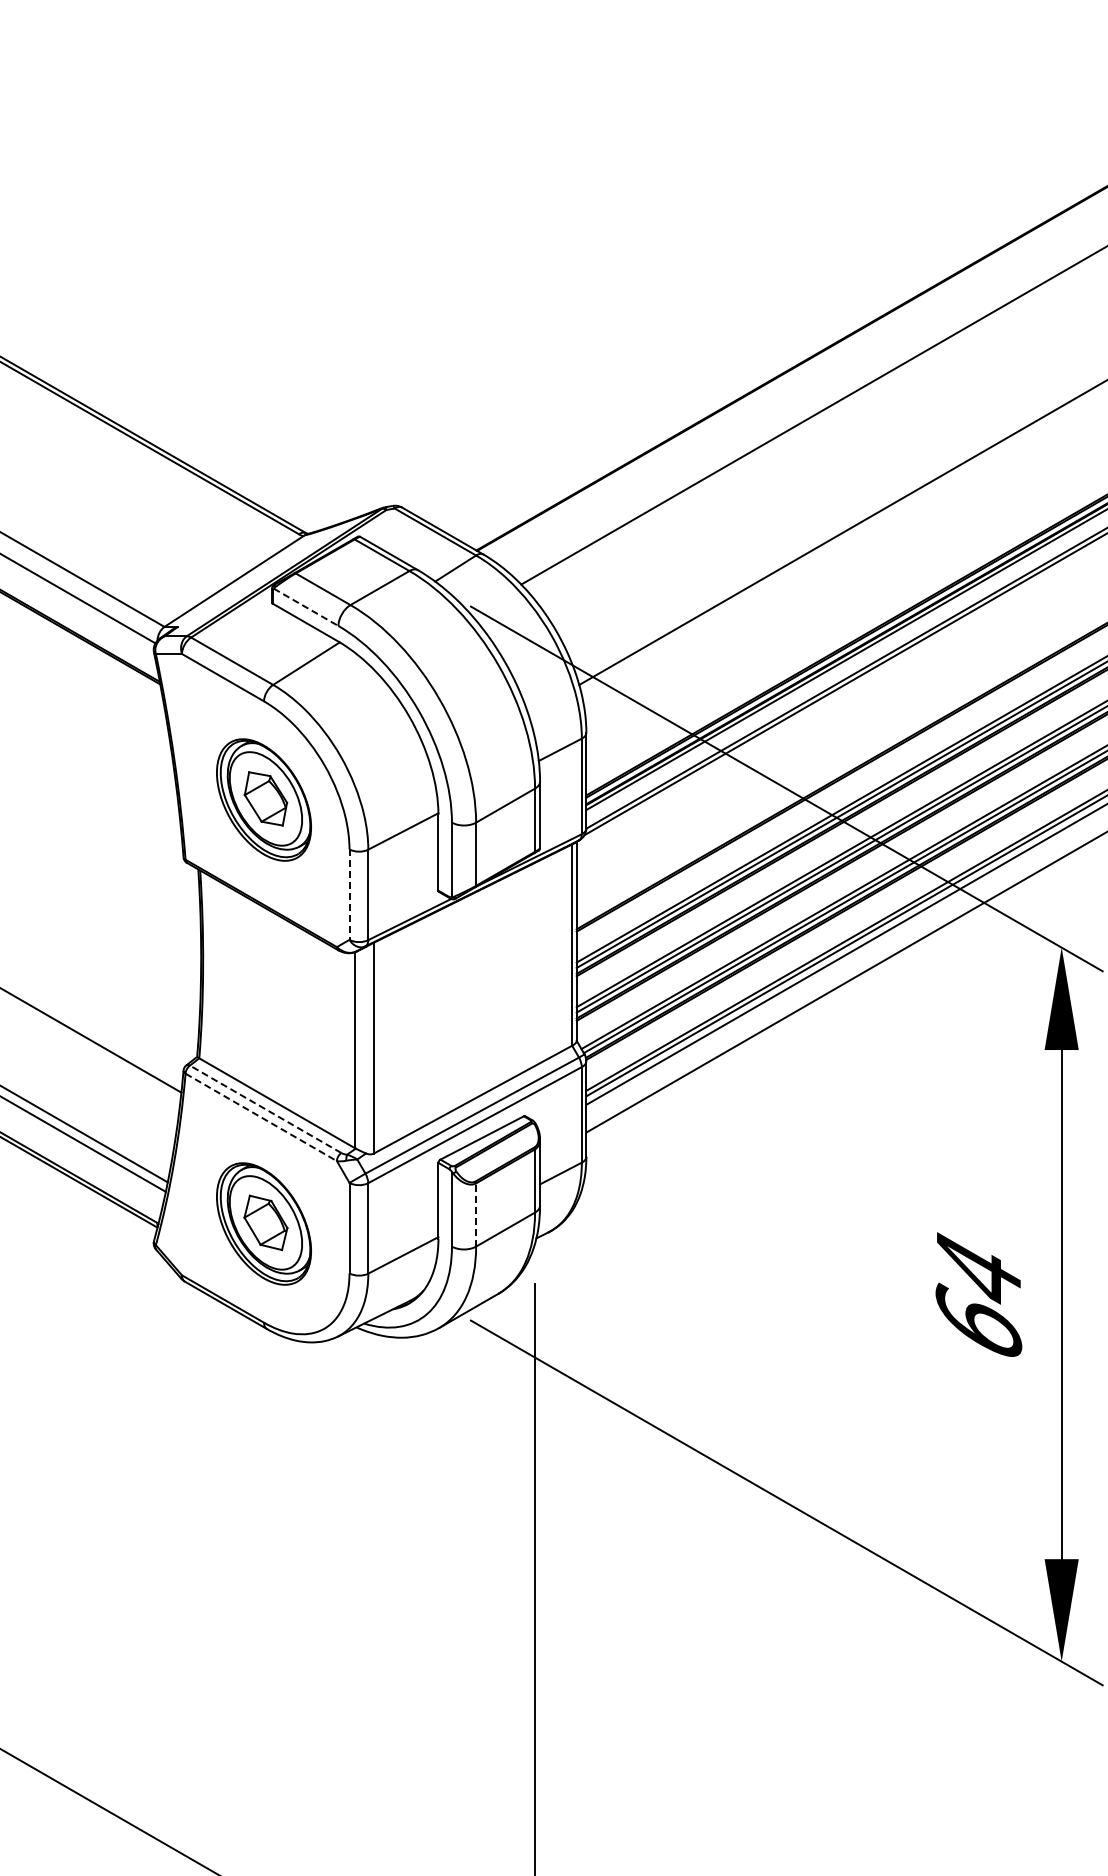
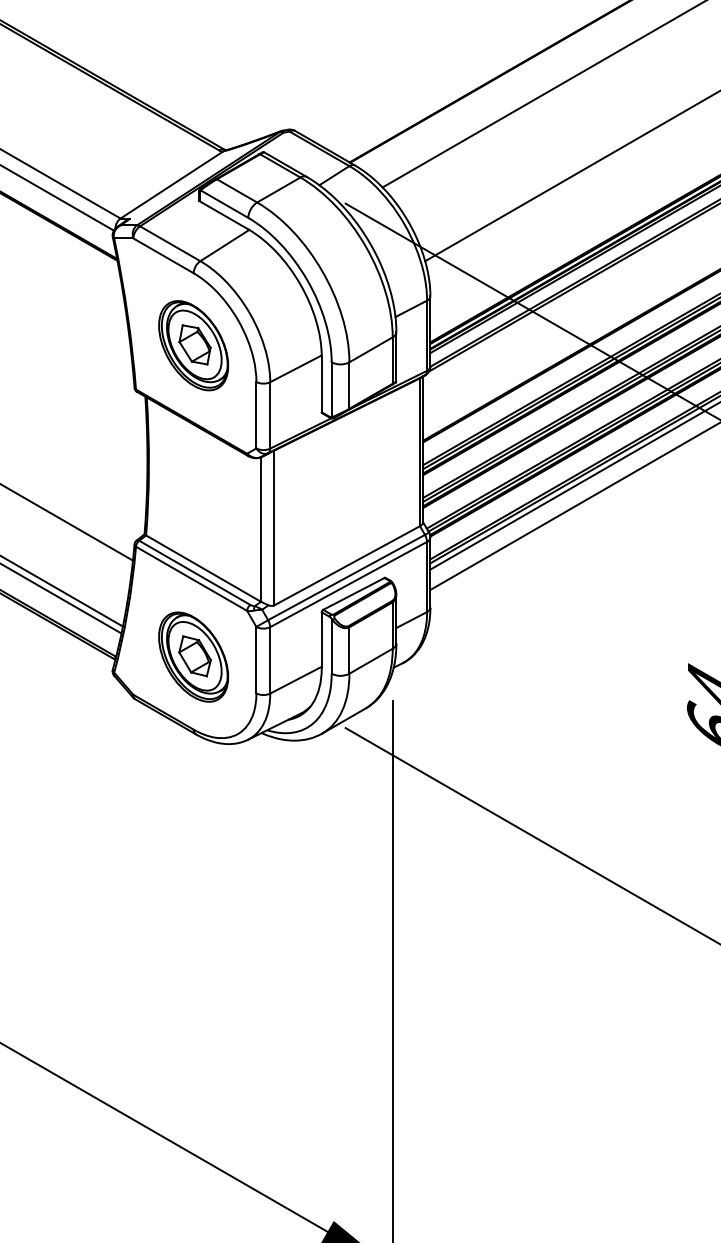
line: (306, 607) -> (224, 204), dashed -> solid
line: (349, 895) -> (256, 415), dashed -> solid
line: (265, 1109) -> (194, 573), dashed -> solid
line: (261, 1117) -> (191, 578), dashed -> solid
line: (476, 1215) -> (349, 650), dashed -> solid

